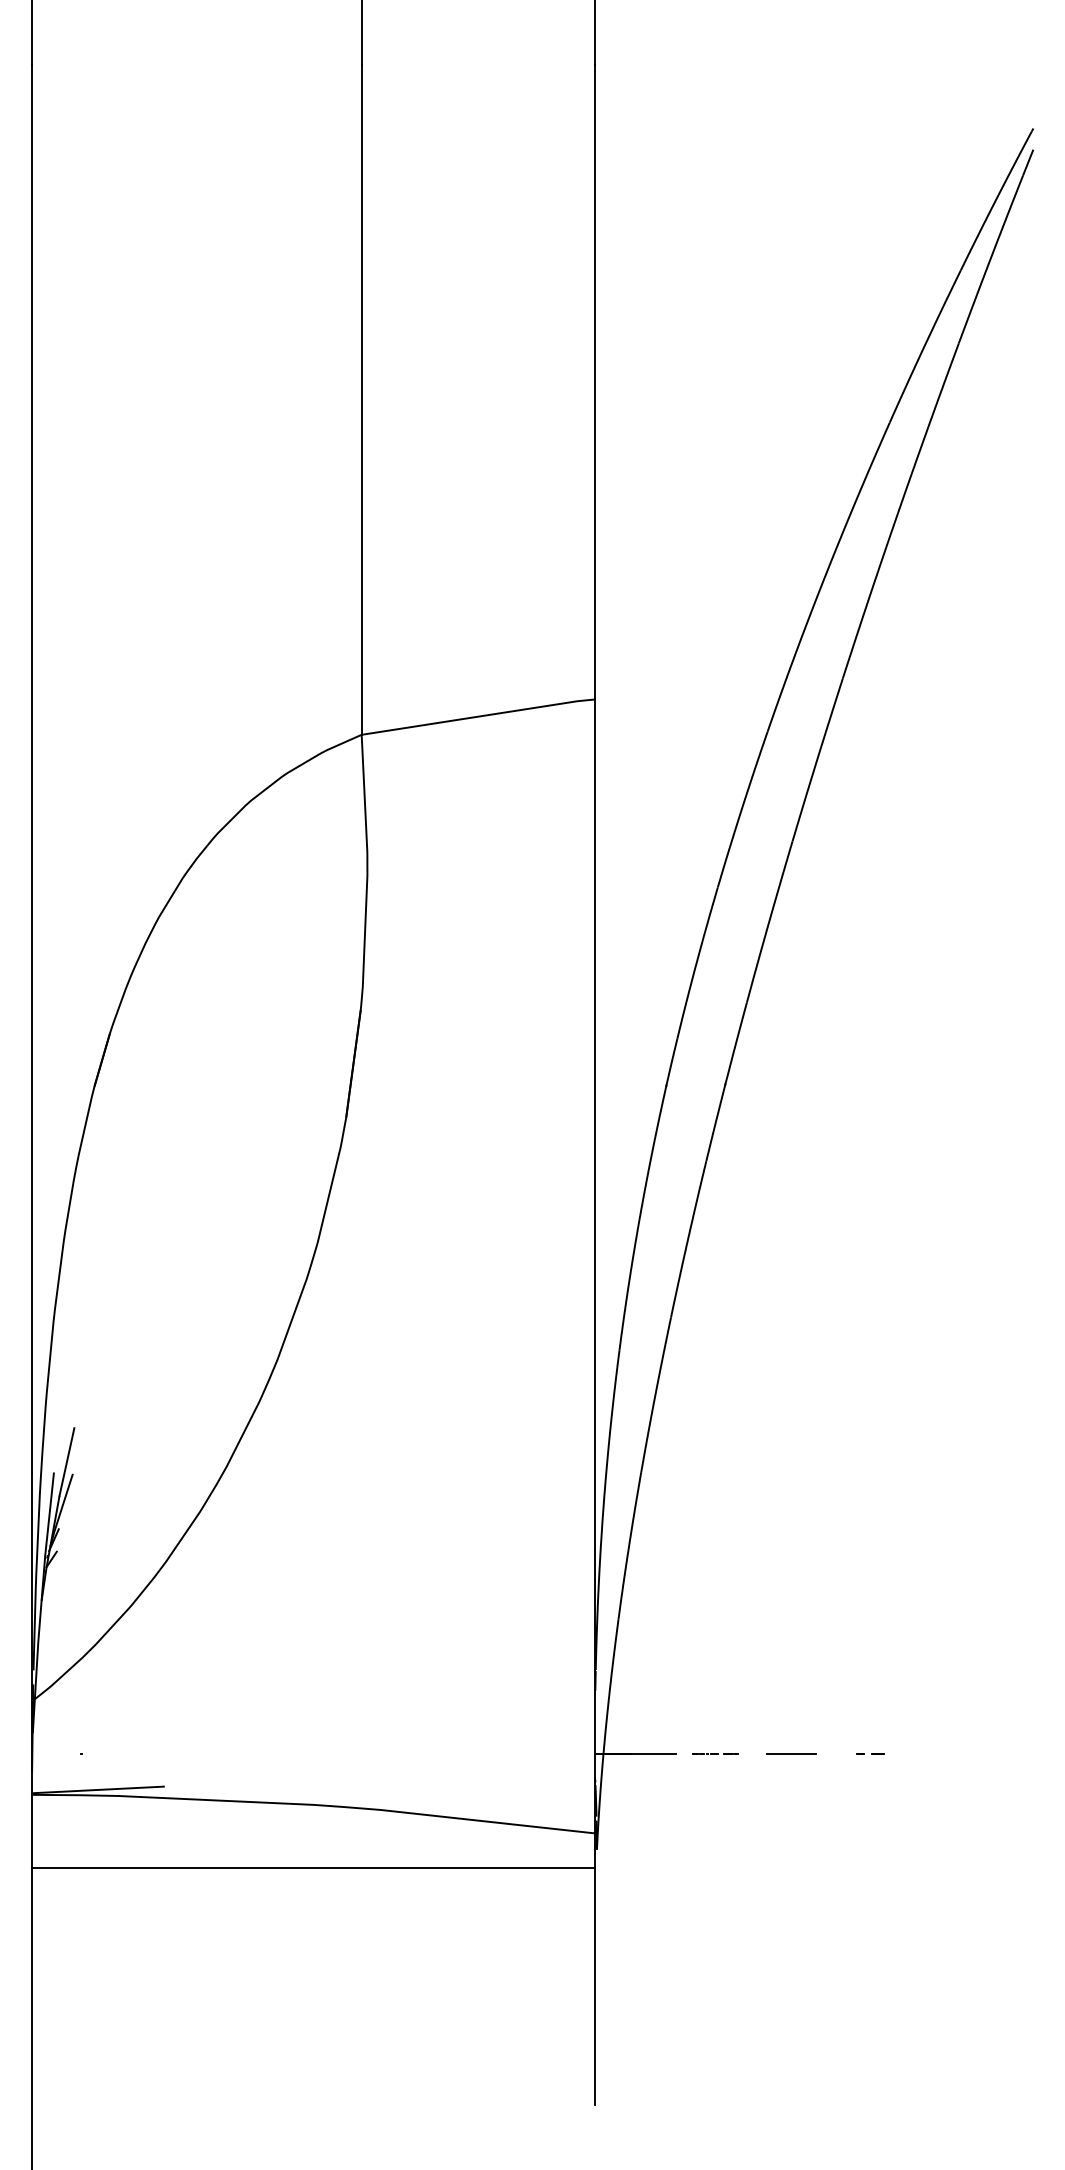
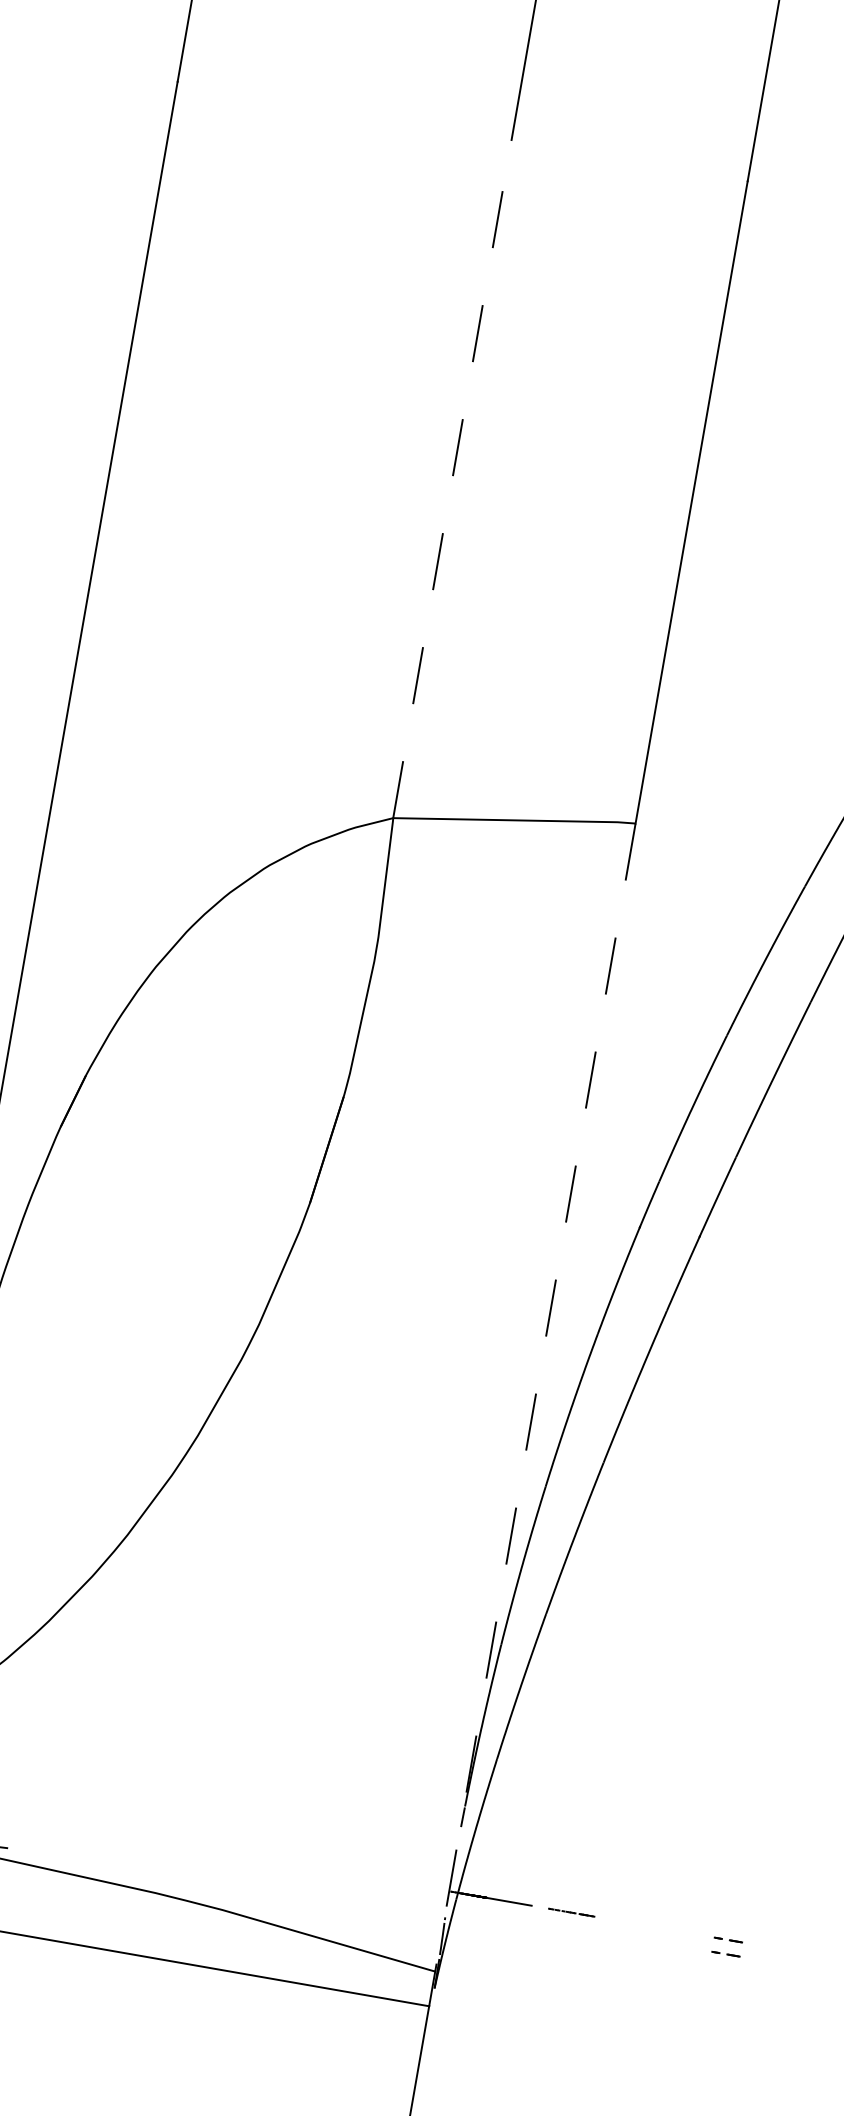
line: (361, 399) -> (452, 478), solid -> dashed
line: (594, 1266) -> (535, 1397), solid -> dashed
line: (791, 1754) -> (648, 1926), removed
line: (871, 1767) -> (727, 1953), added

